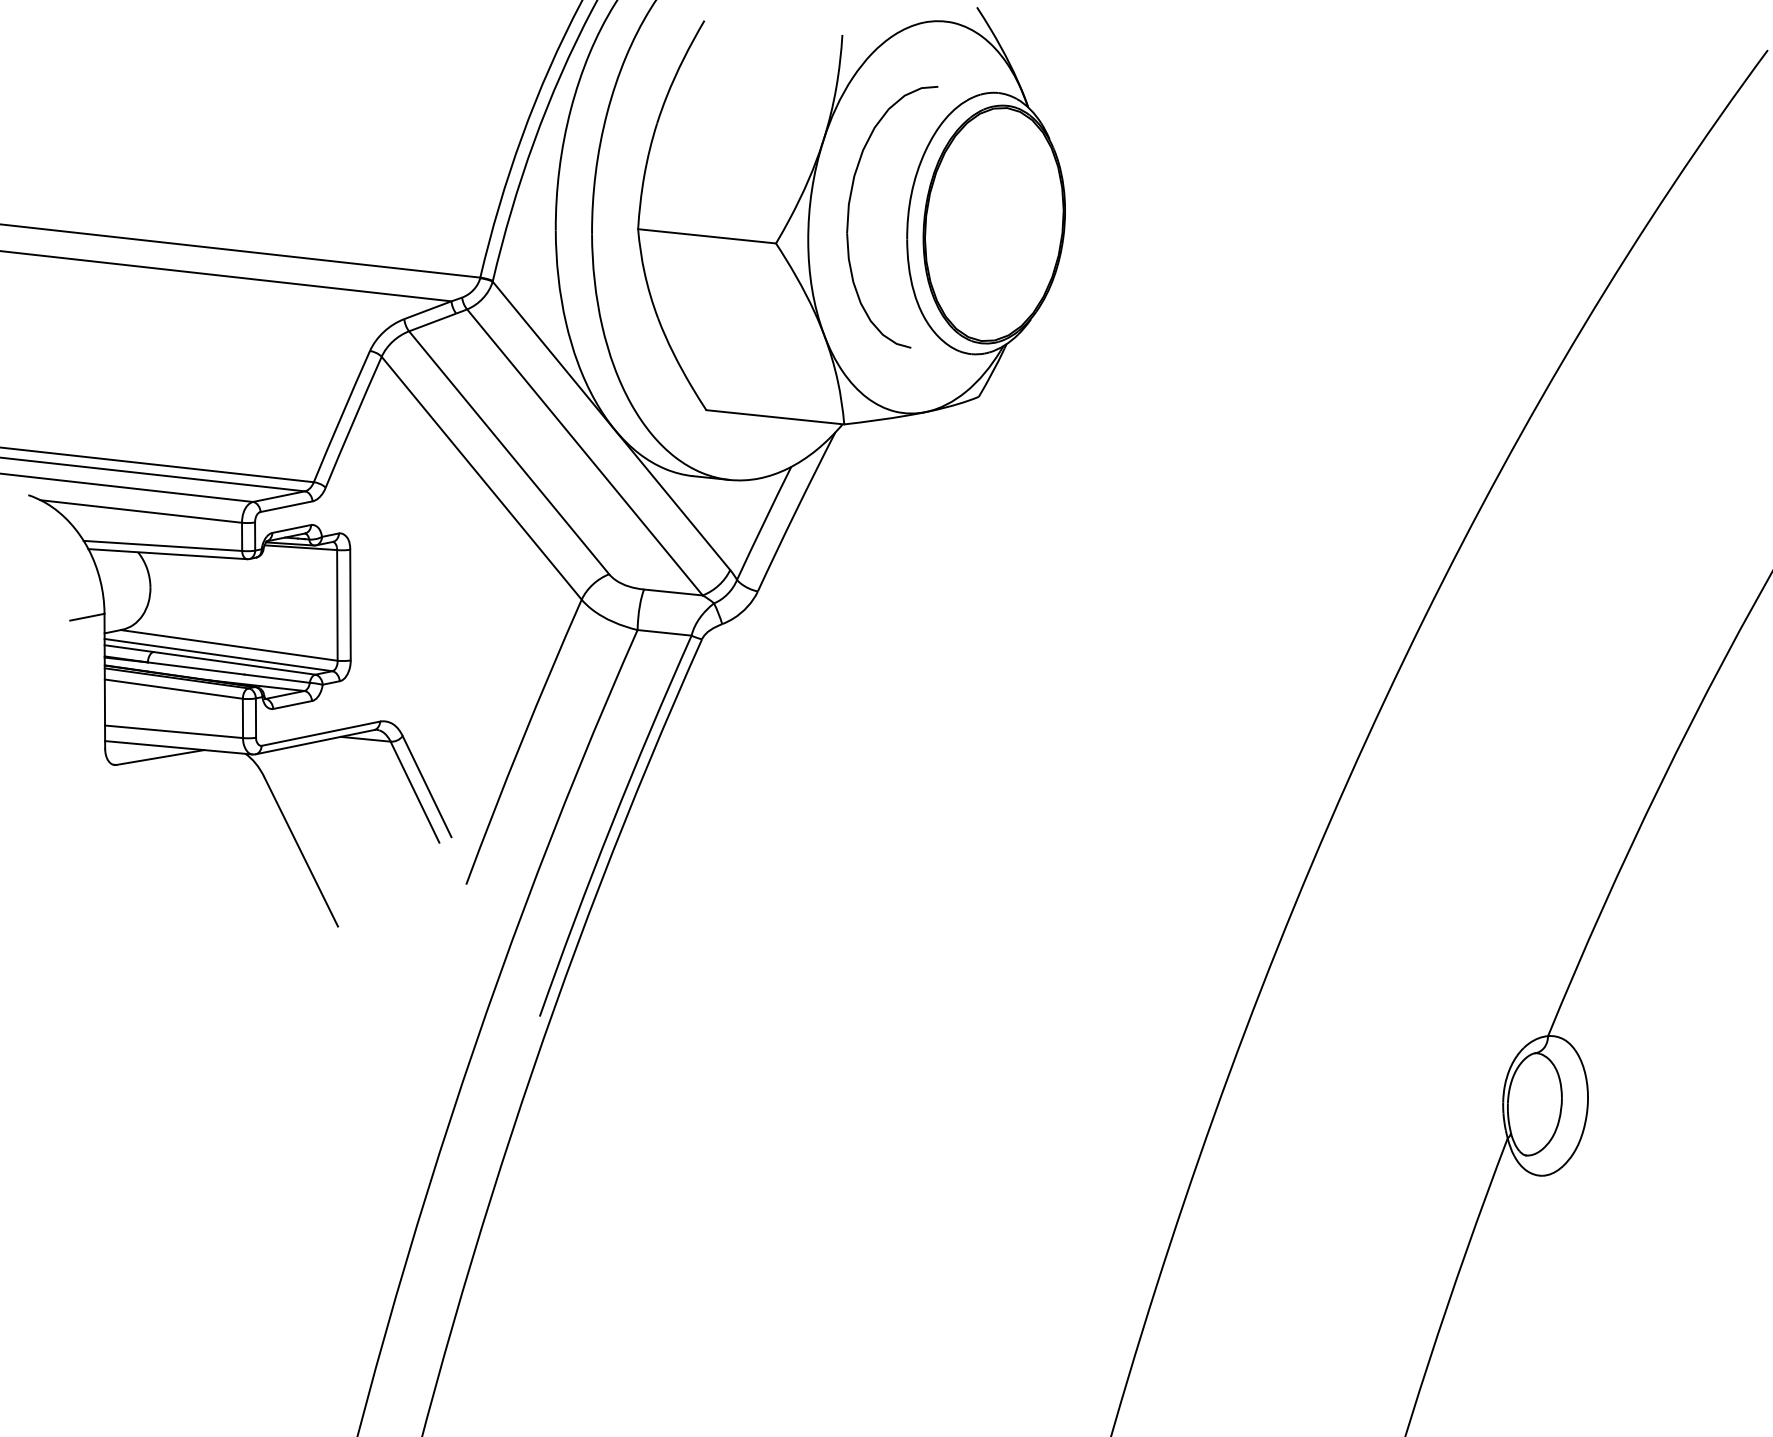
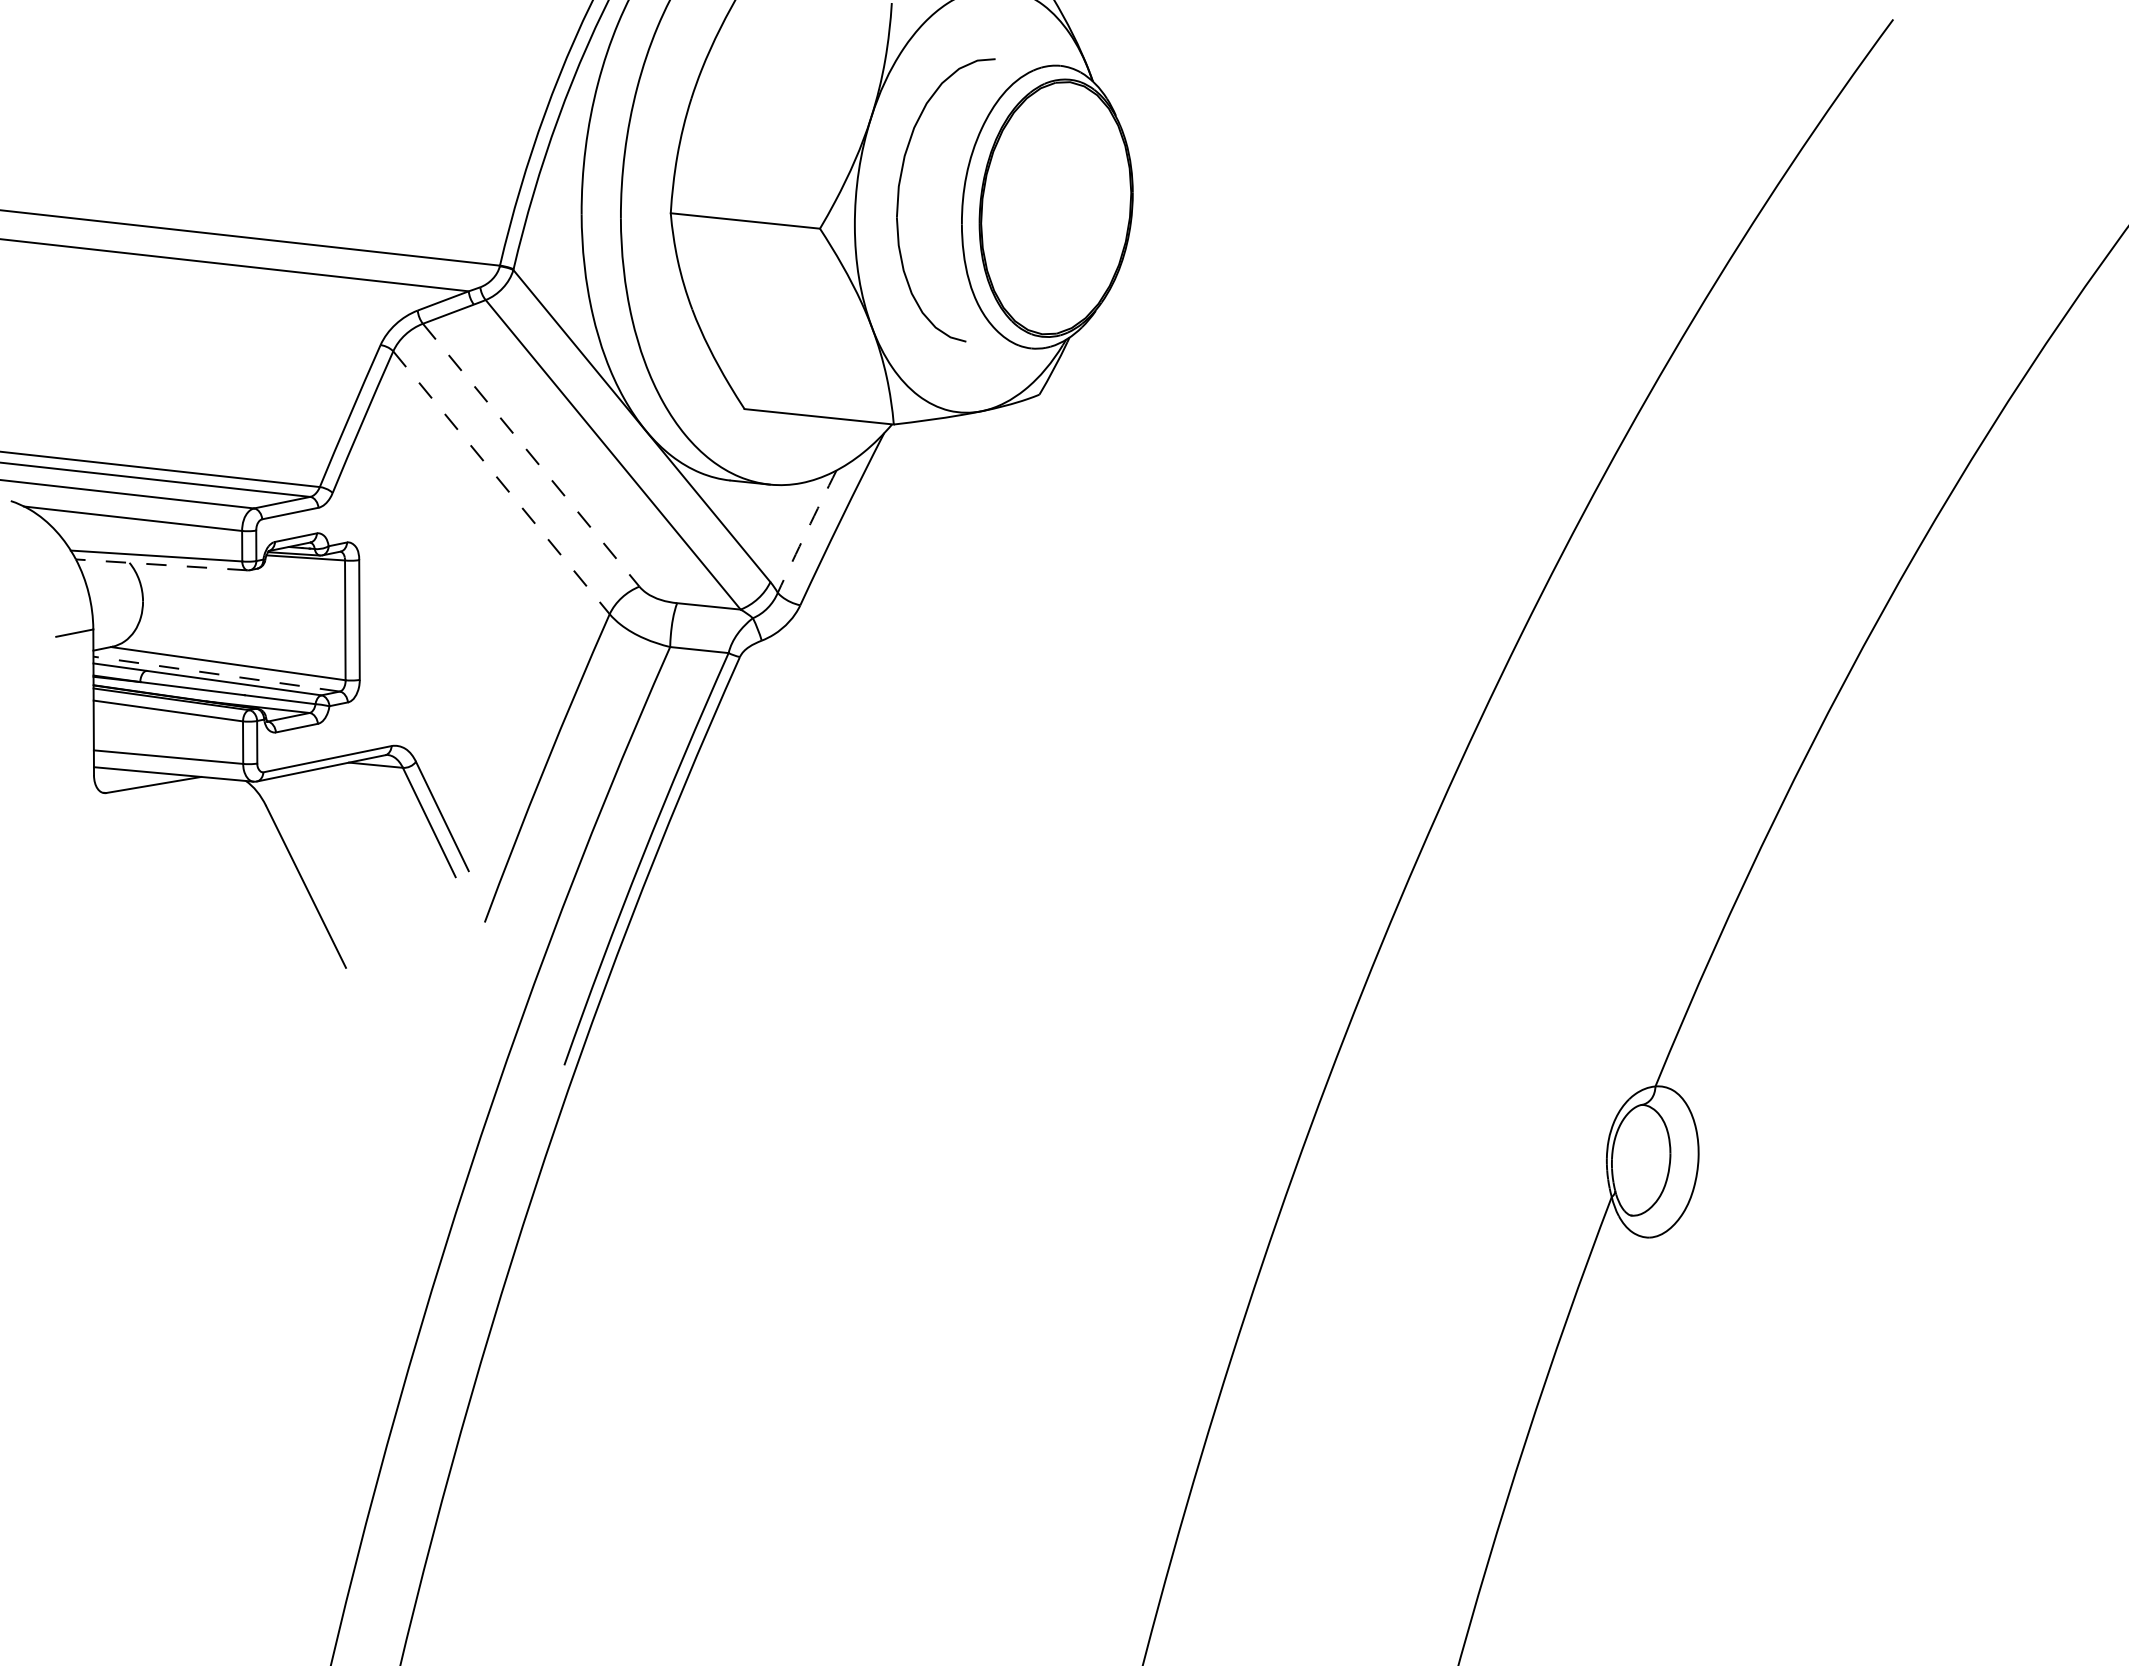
line: (509, 453) -> (531, 455), solid -> dashed
line: (481, 478) -> (501, 483), solid -> dashed
arc: (763, 523) -> (806, 531), solid -> dashed
line: (167, 553) -> (161, 564), solid -> dashed
line: (218, 655) -> (216, 674), solid -> dashed

